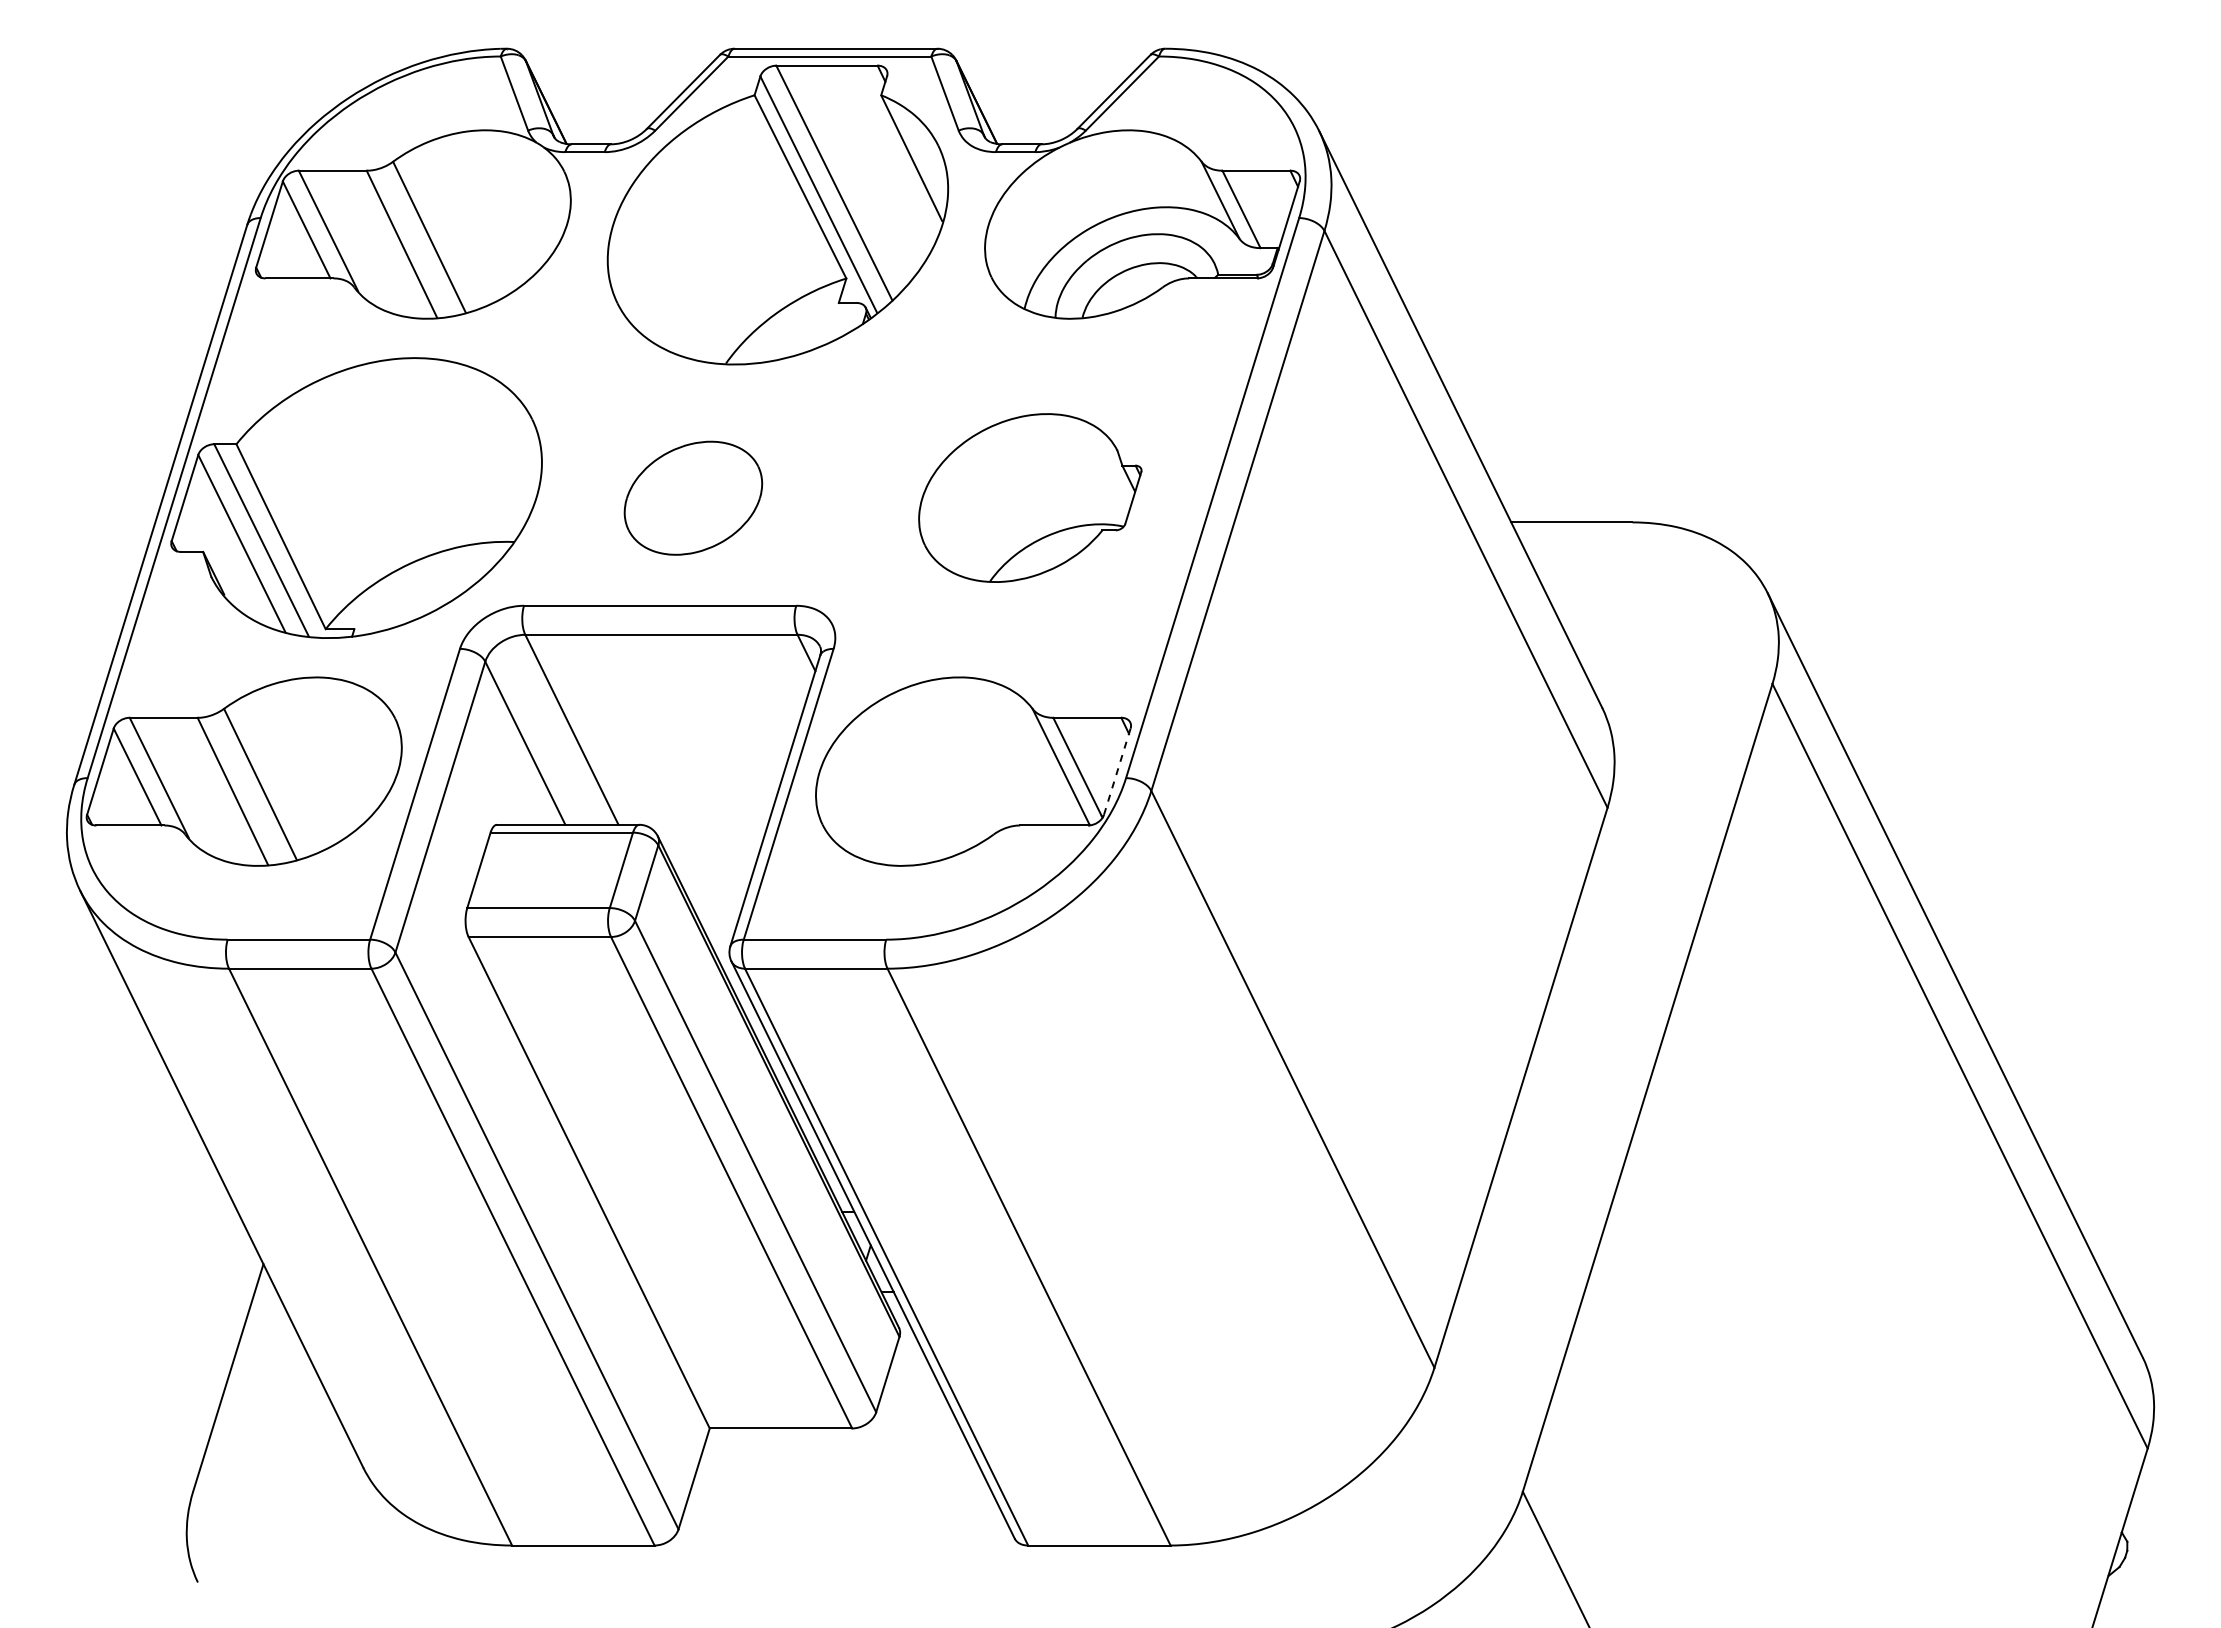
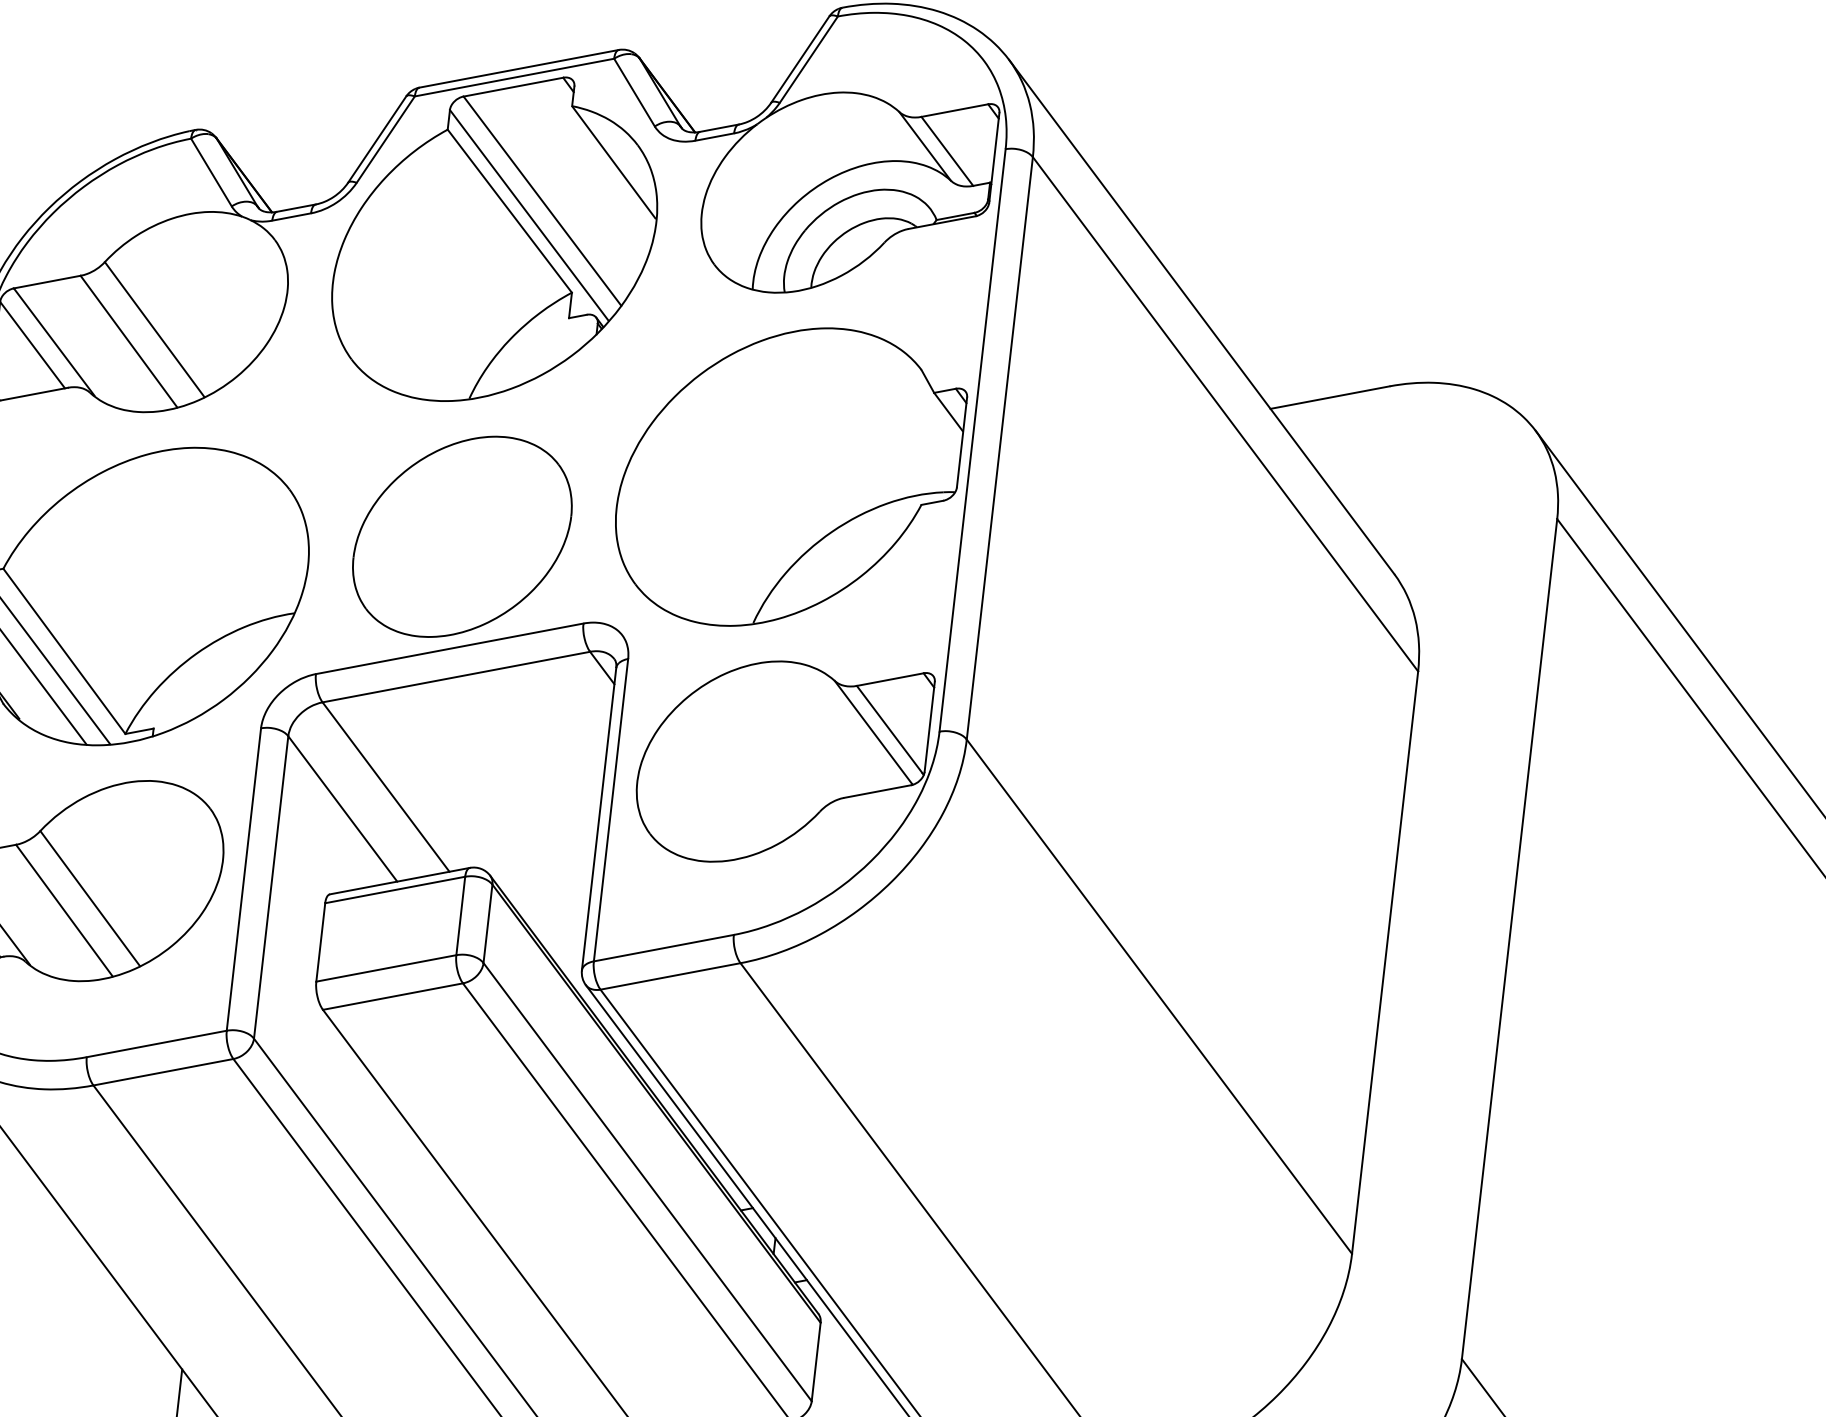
part: (1030, 497) -> (793, 473), size x1.67
part: (693, 498) -> (462, 537), size x1.67
line: (1117, 772) -> (930, 727), dashed -> solid

